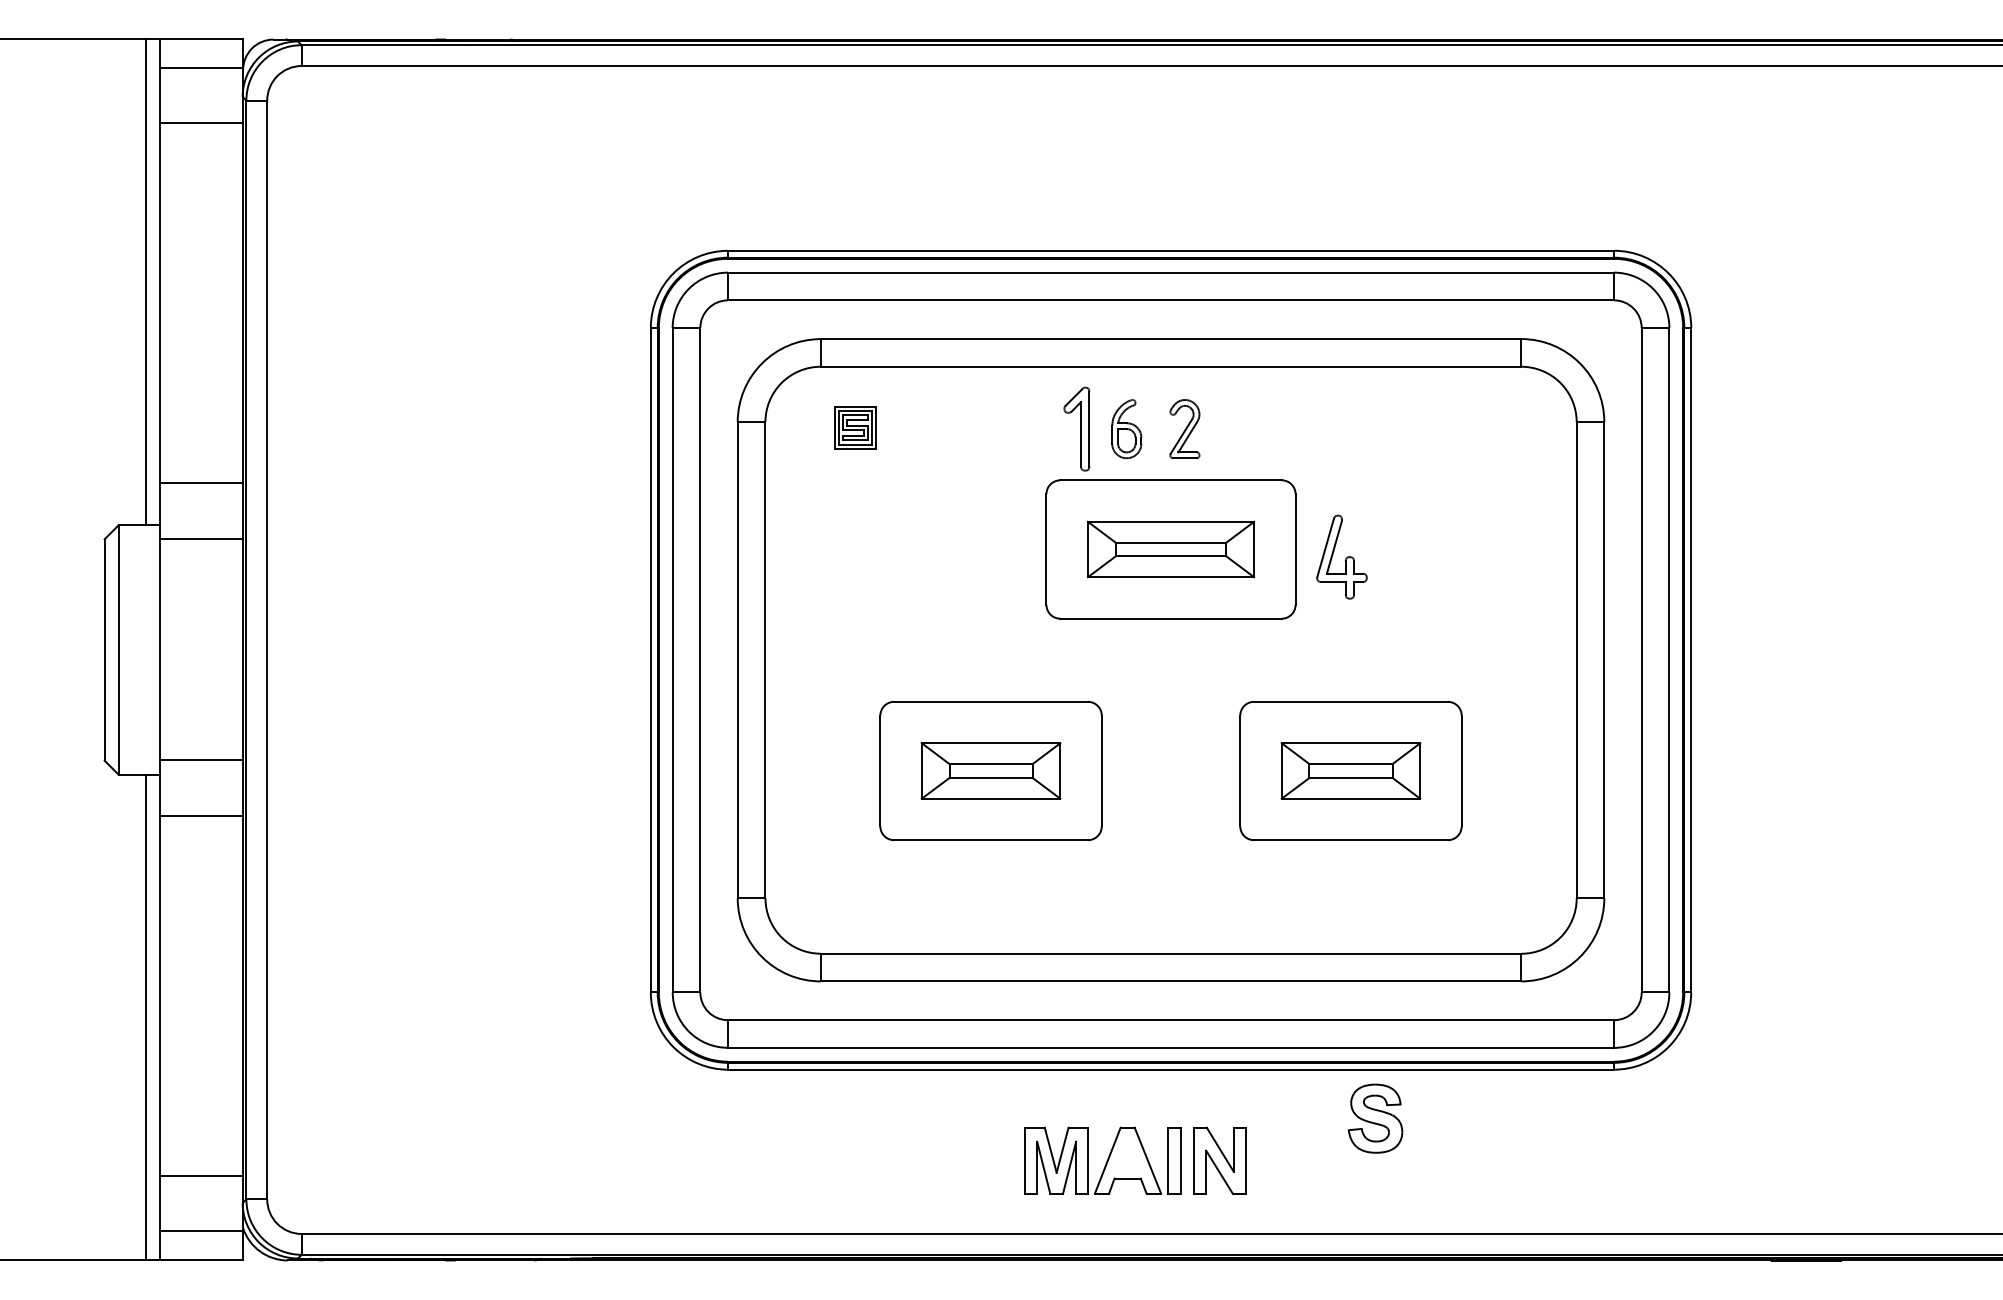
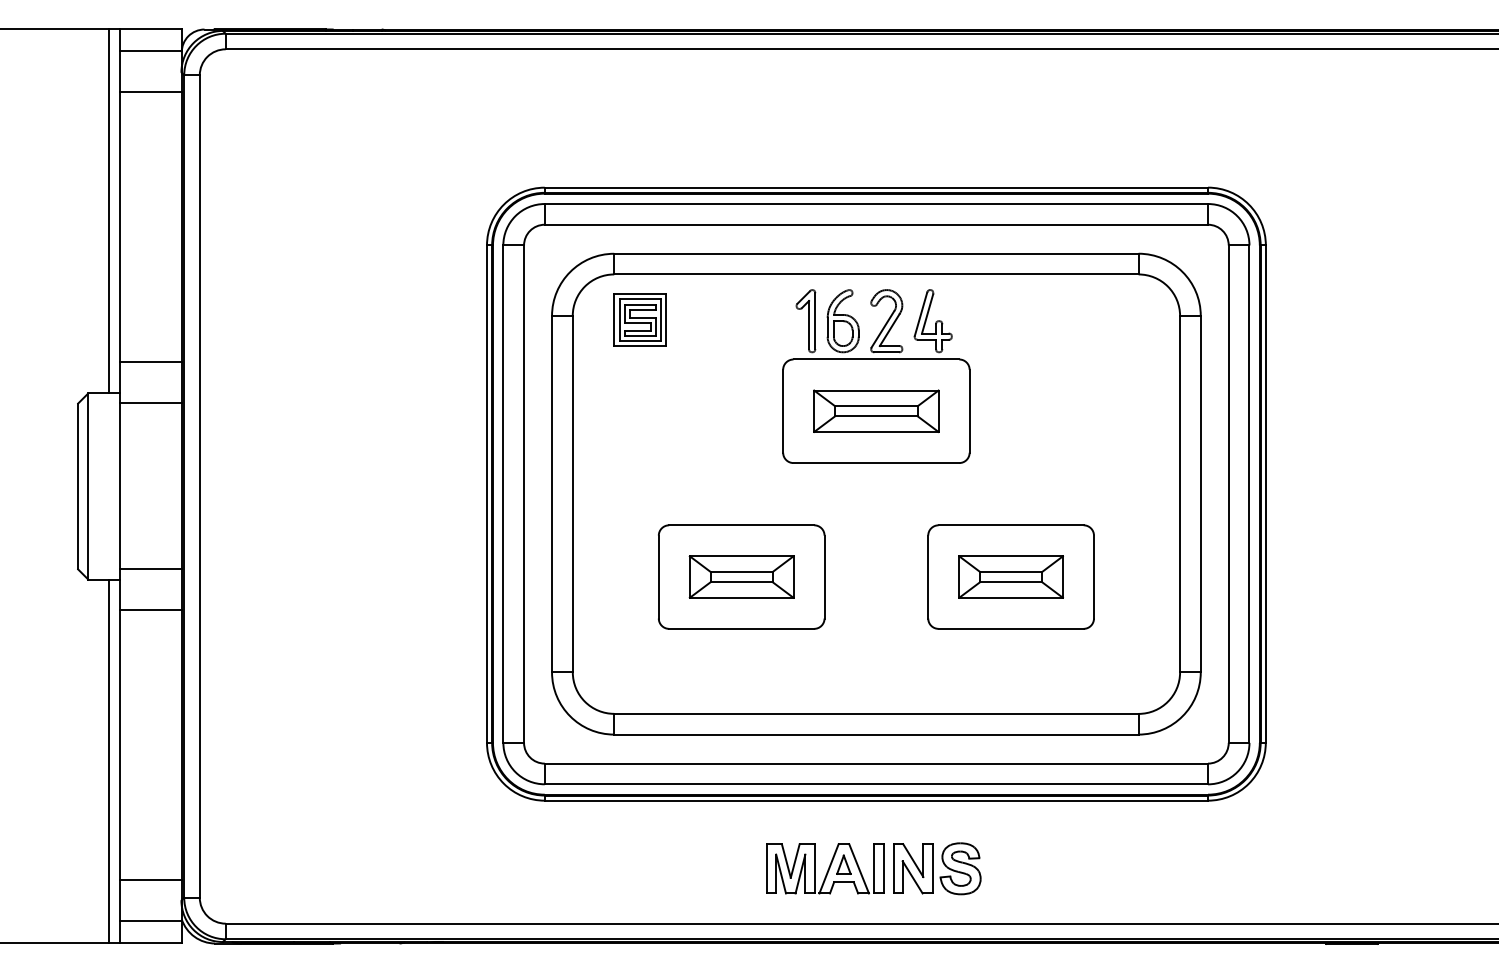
part: (855, 427) -> (640, 319), size x1.67
part: (1126, 428) -> (843, 320), size x1.43
part: (1184, 428) -> (886, 320), size x1.43
part: (1341, 556) -> (932, 320), moved
part: (1375, 1118) -> (960, 868), moved
part: (1127, 1155) -> (843, 864), added

